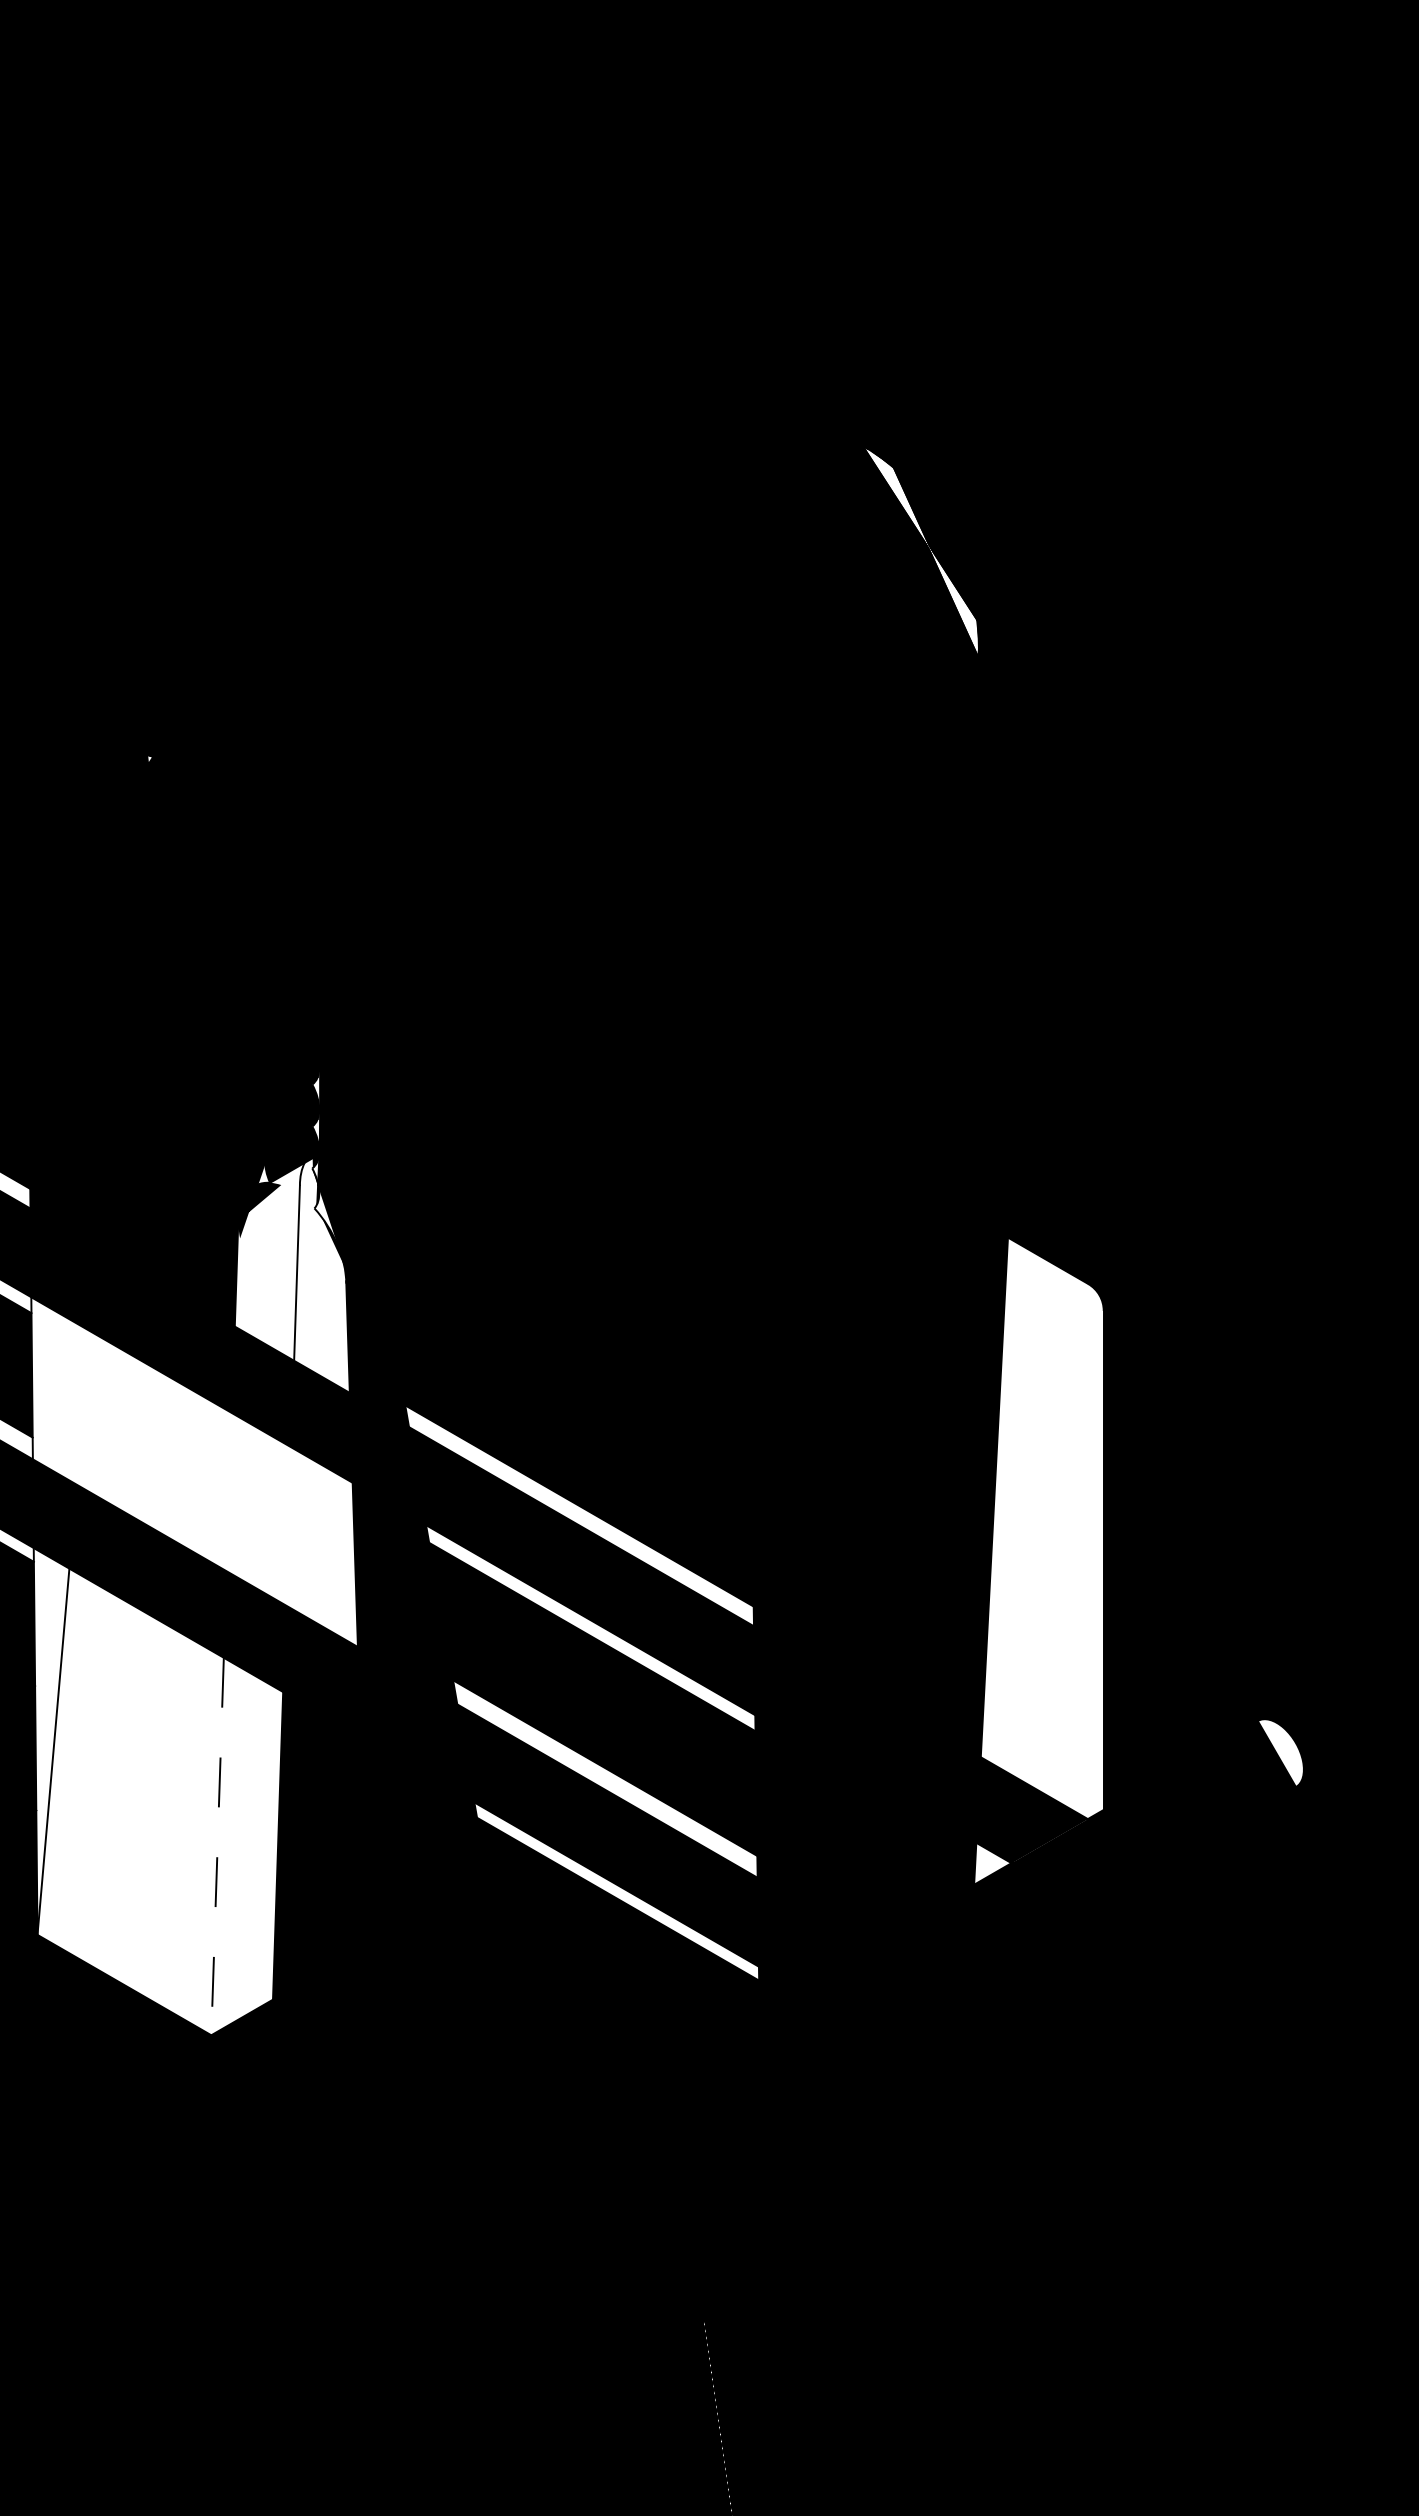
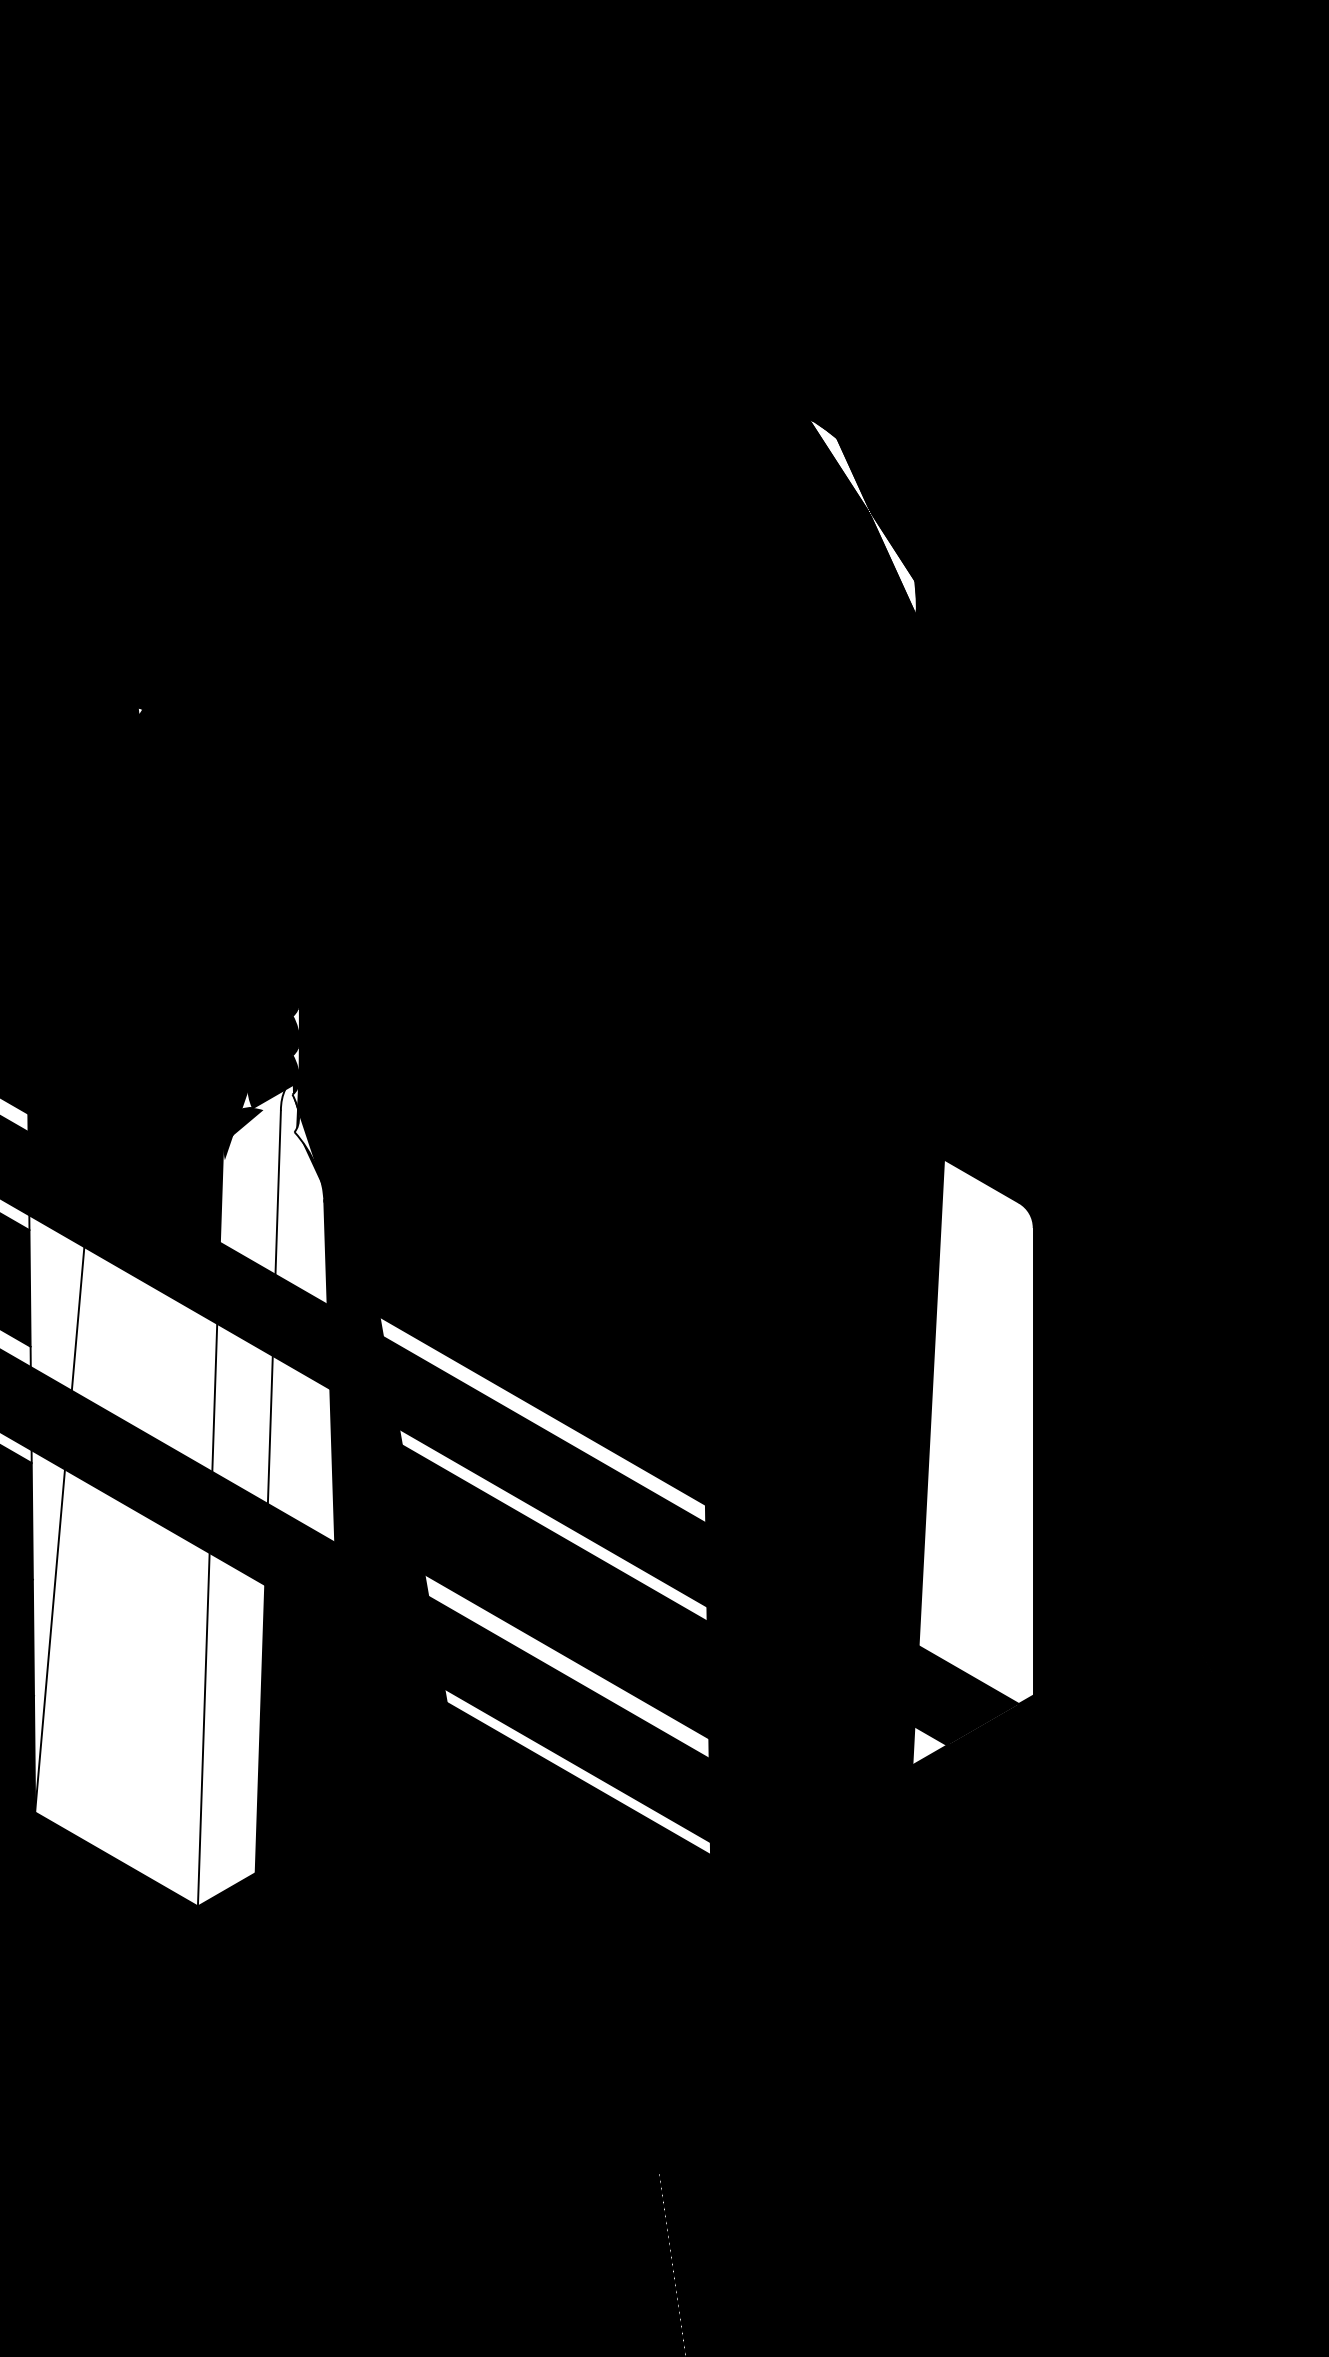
line: (82, 1407) -> (77, 1318), added
line: (229, 1491) -> (214, 1397), added
line: (287, 1525) -> (269, 1429), added
fill: (1280, 1753) -> (1199, 1642), added
line: (217, 1846) -> (203, 1729), dashed -> solid

